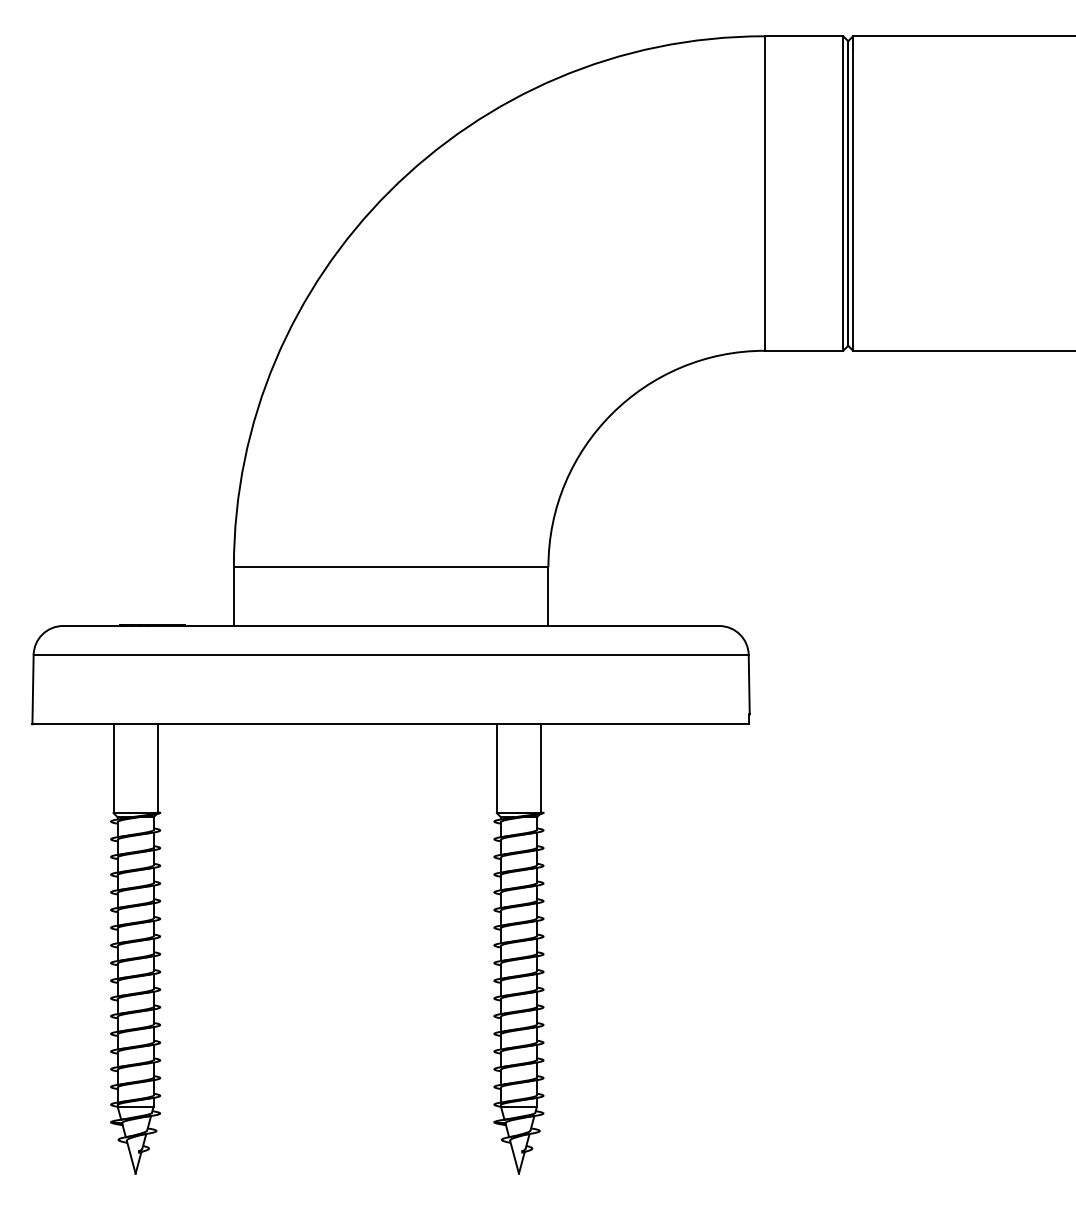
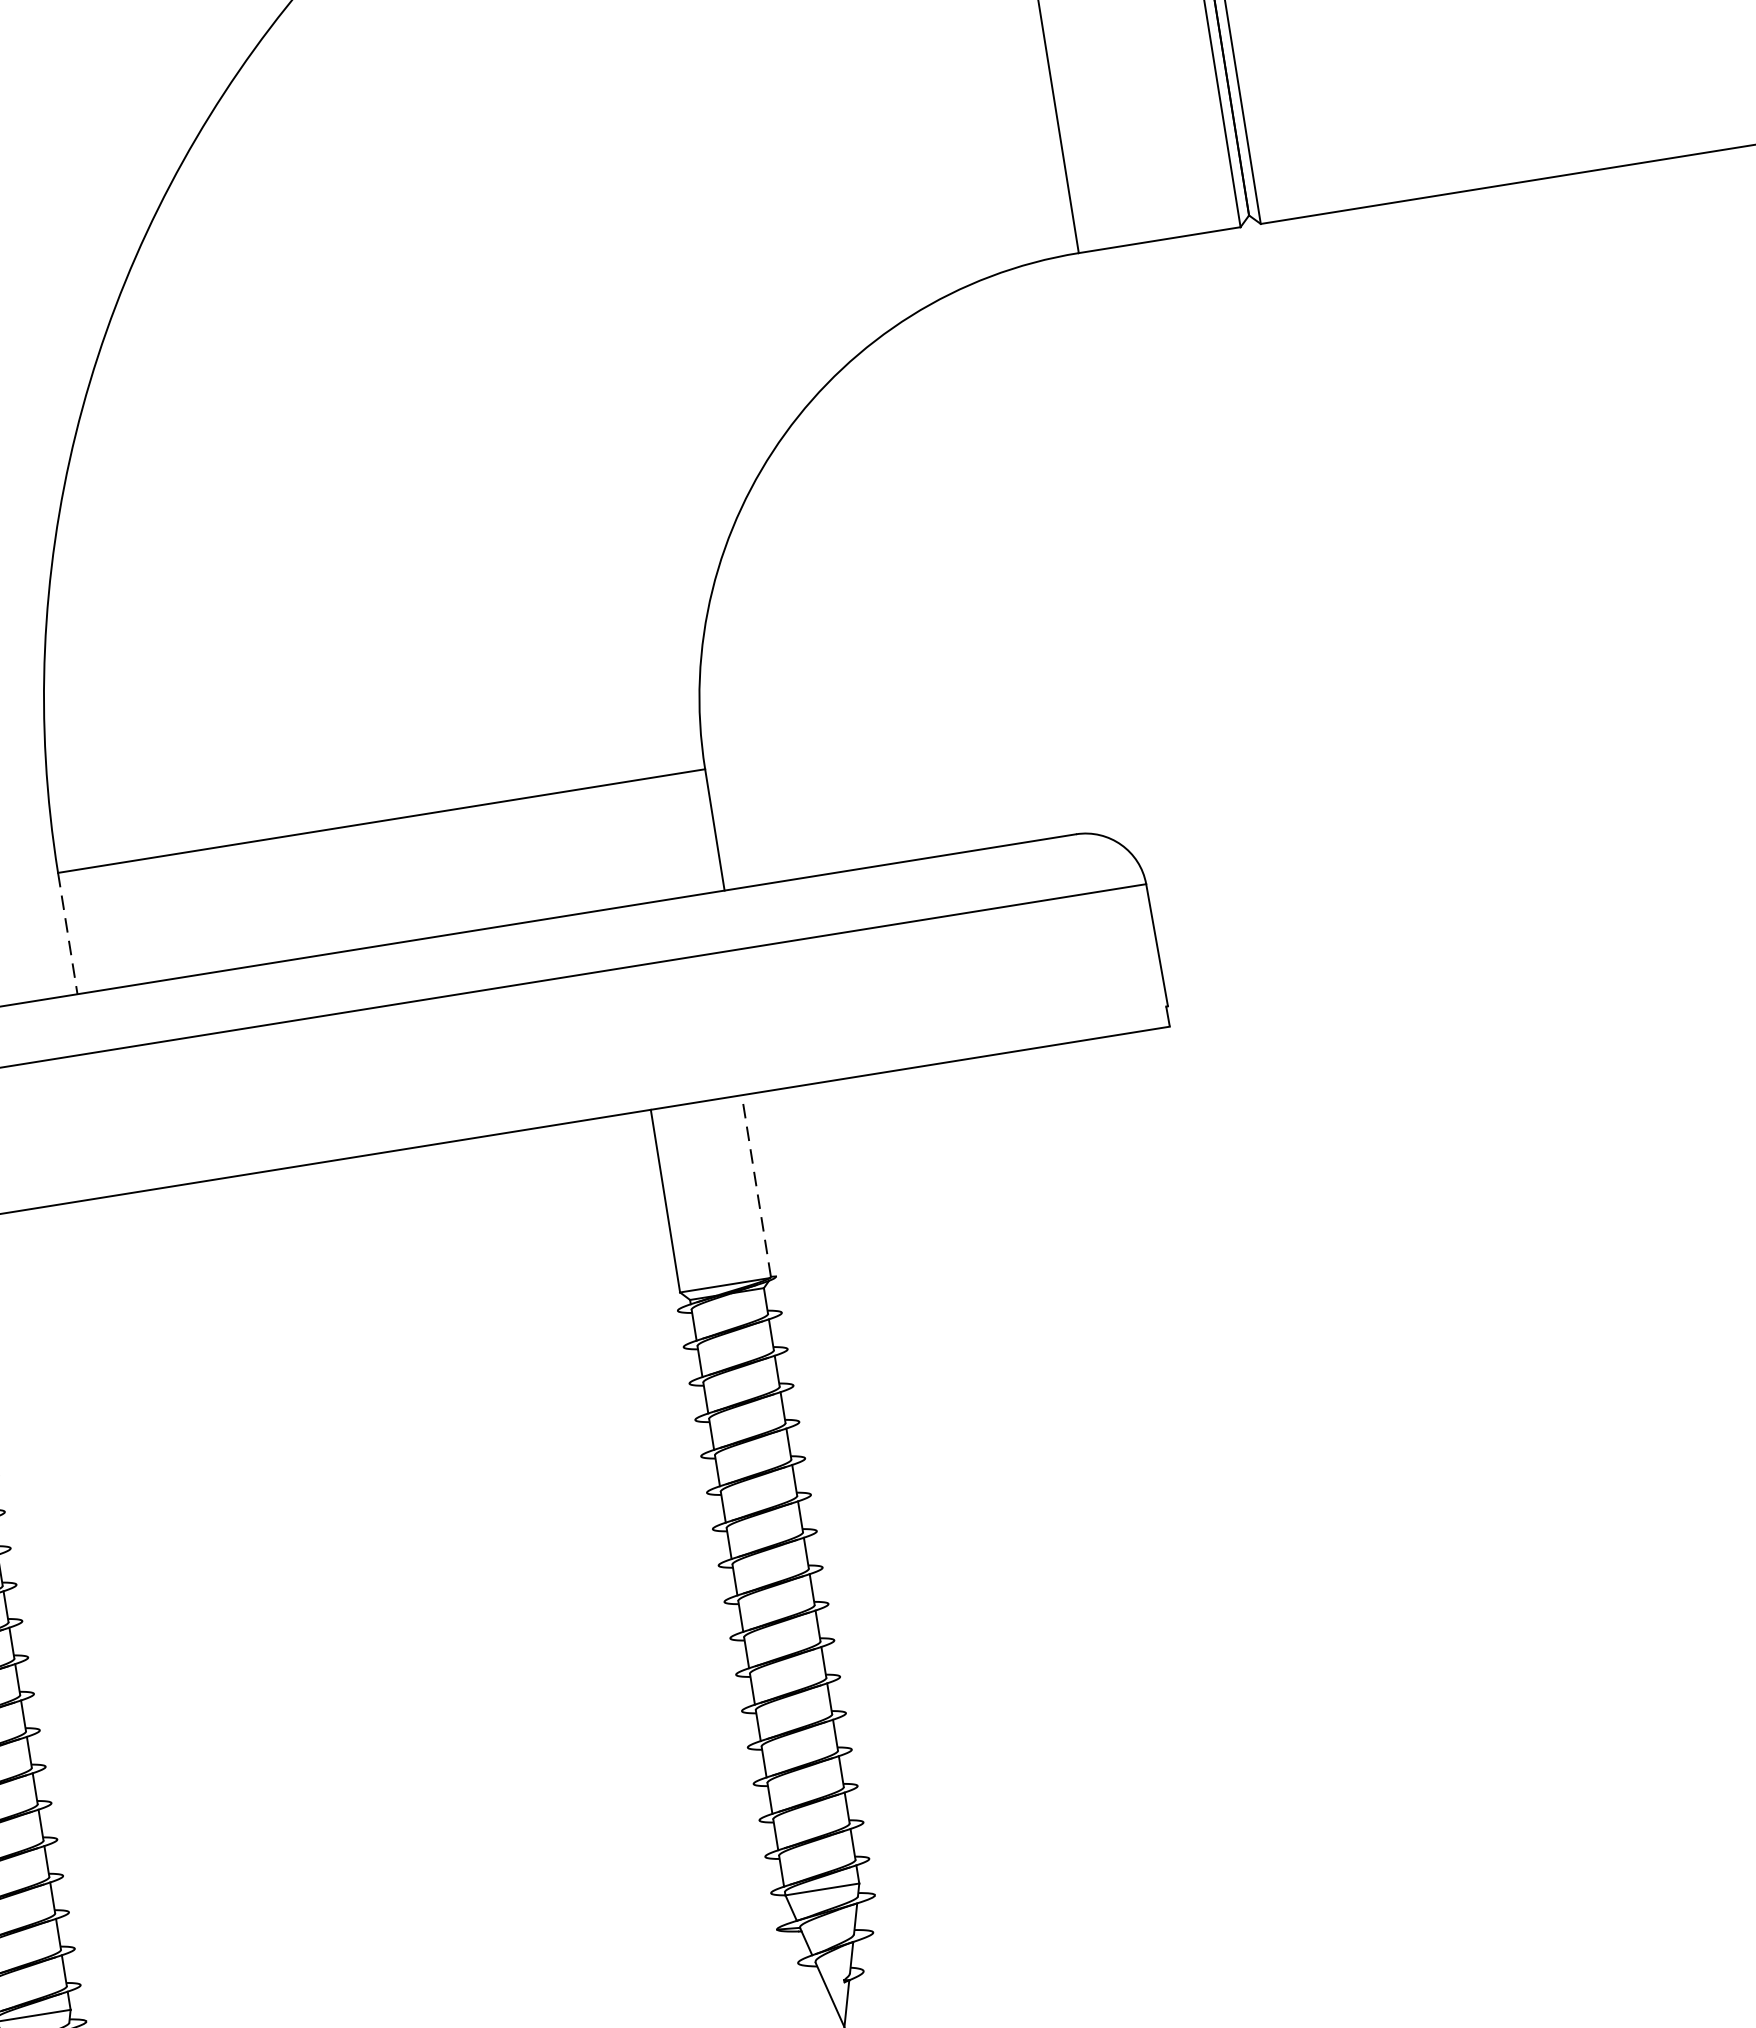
line: (233, 597) -> (67, 935), solid -> dashed
line: (541, 767) -> (756, 1183), solid -> dashed

